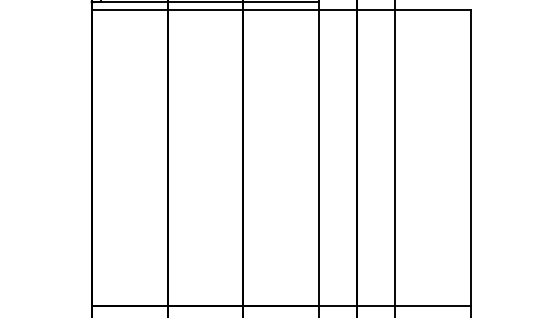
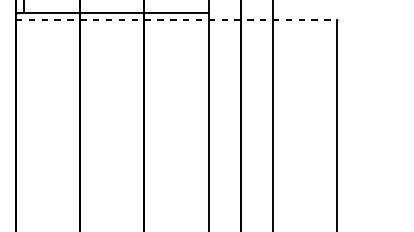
line: (281, 9) -> (176, 19), solid -> dashed

